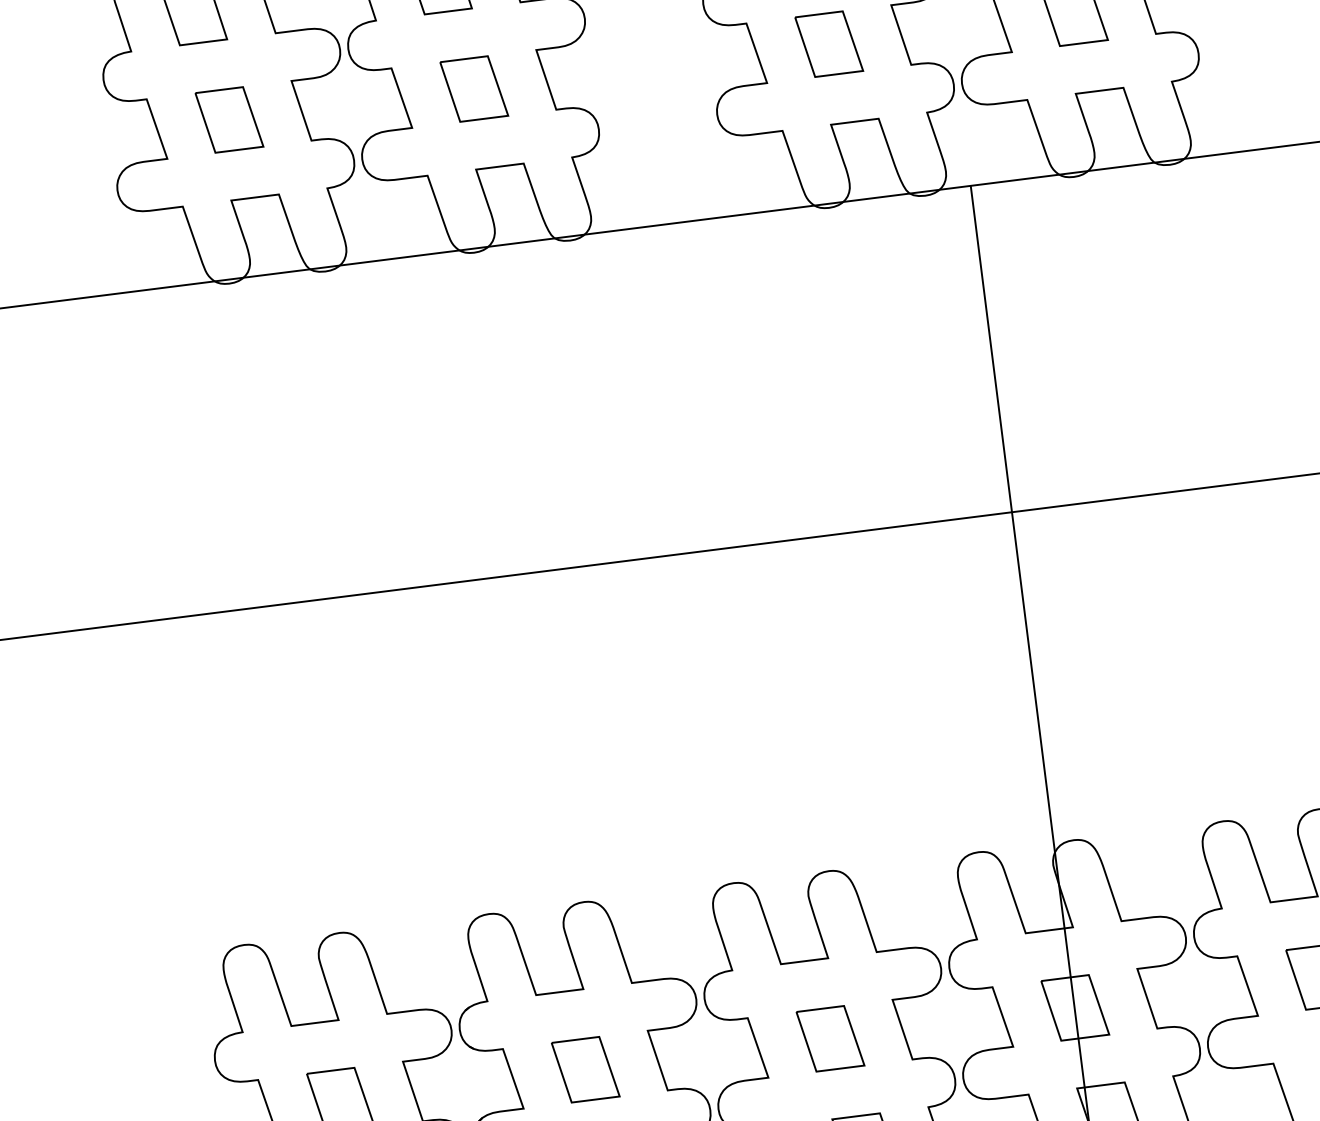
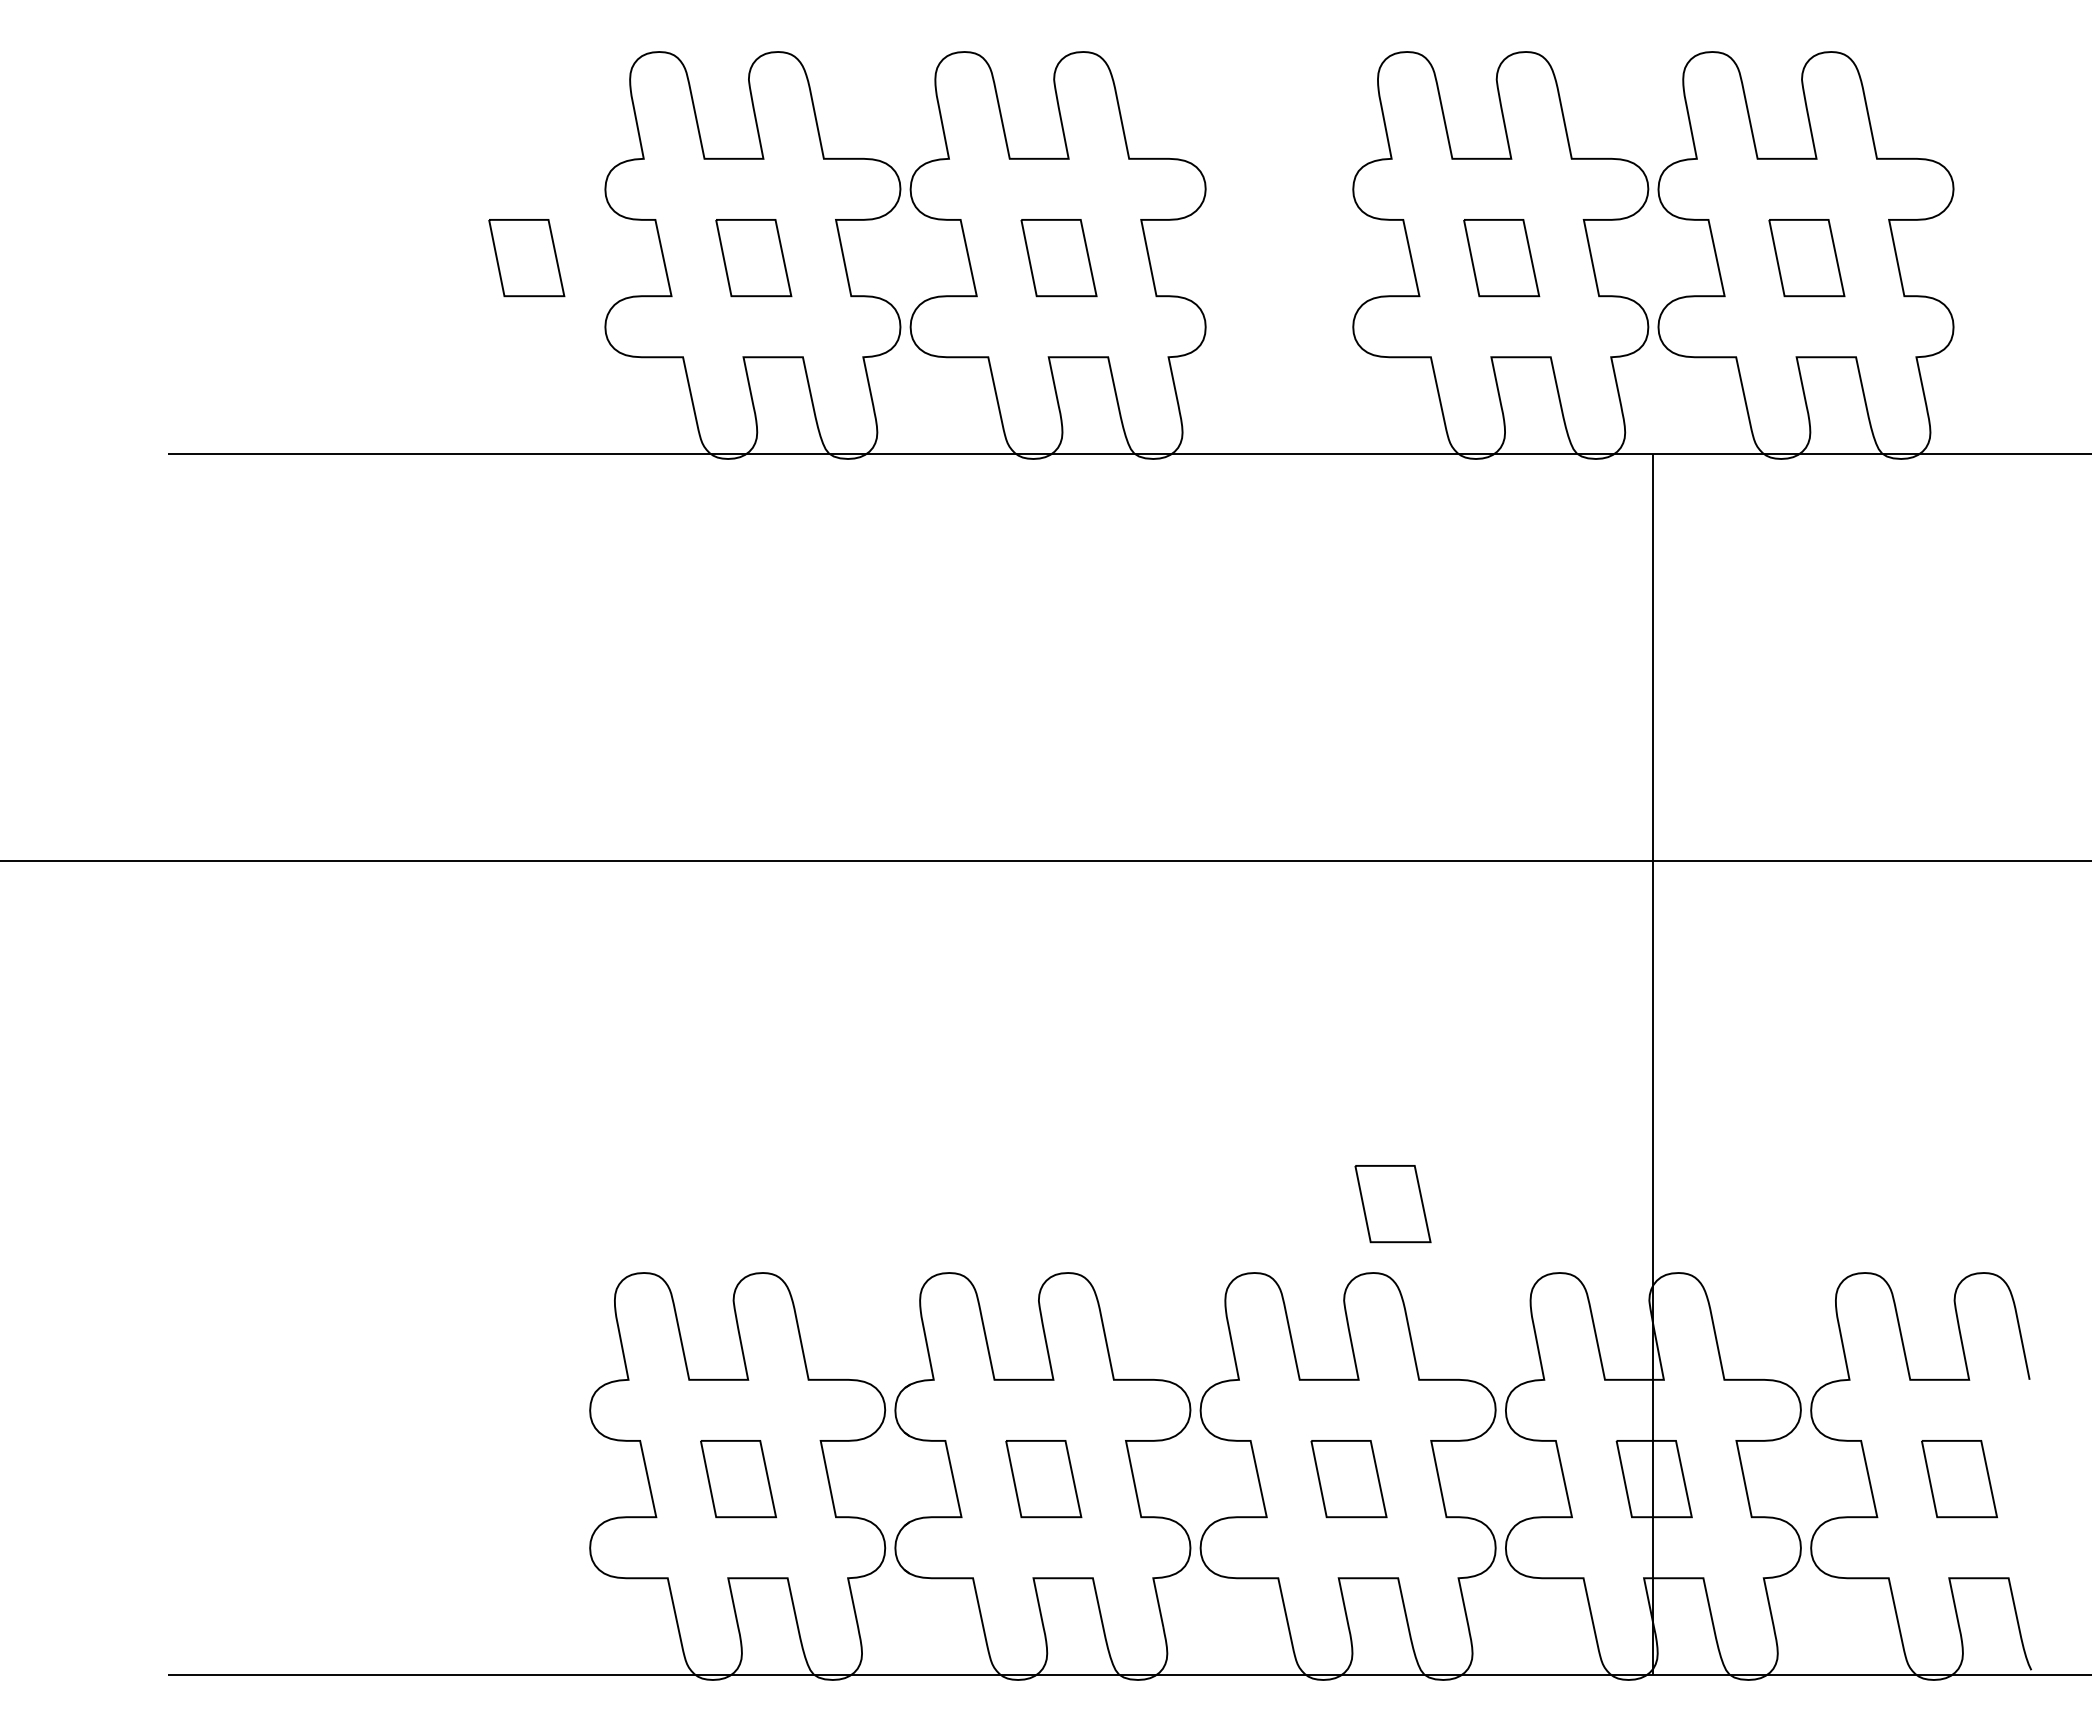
curve: (26, 151) -> (499, 265), added
curve: (816, 821) -> (1365, 1210), added

